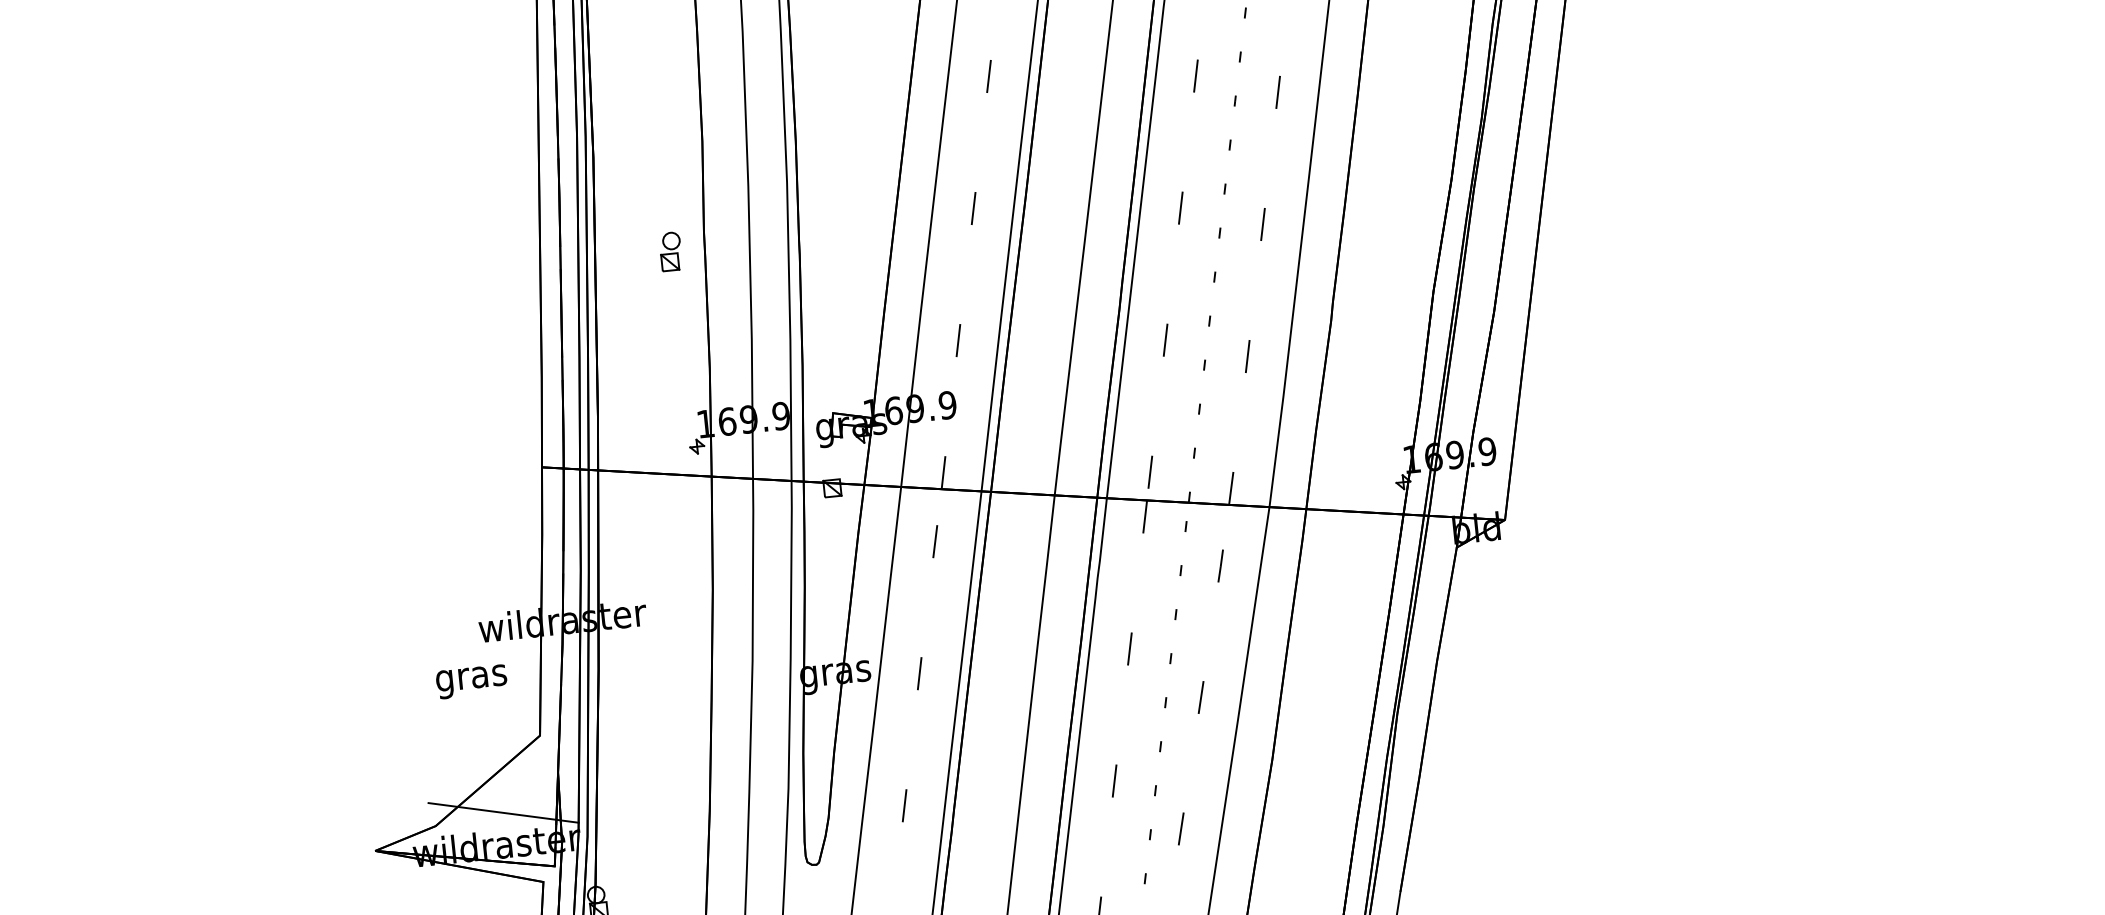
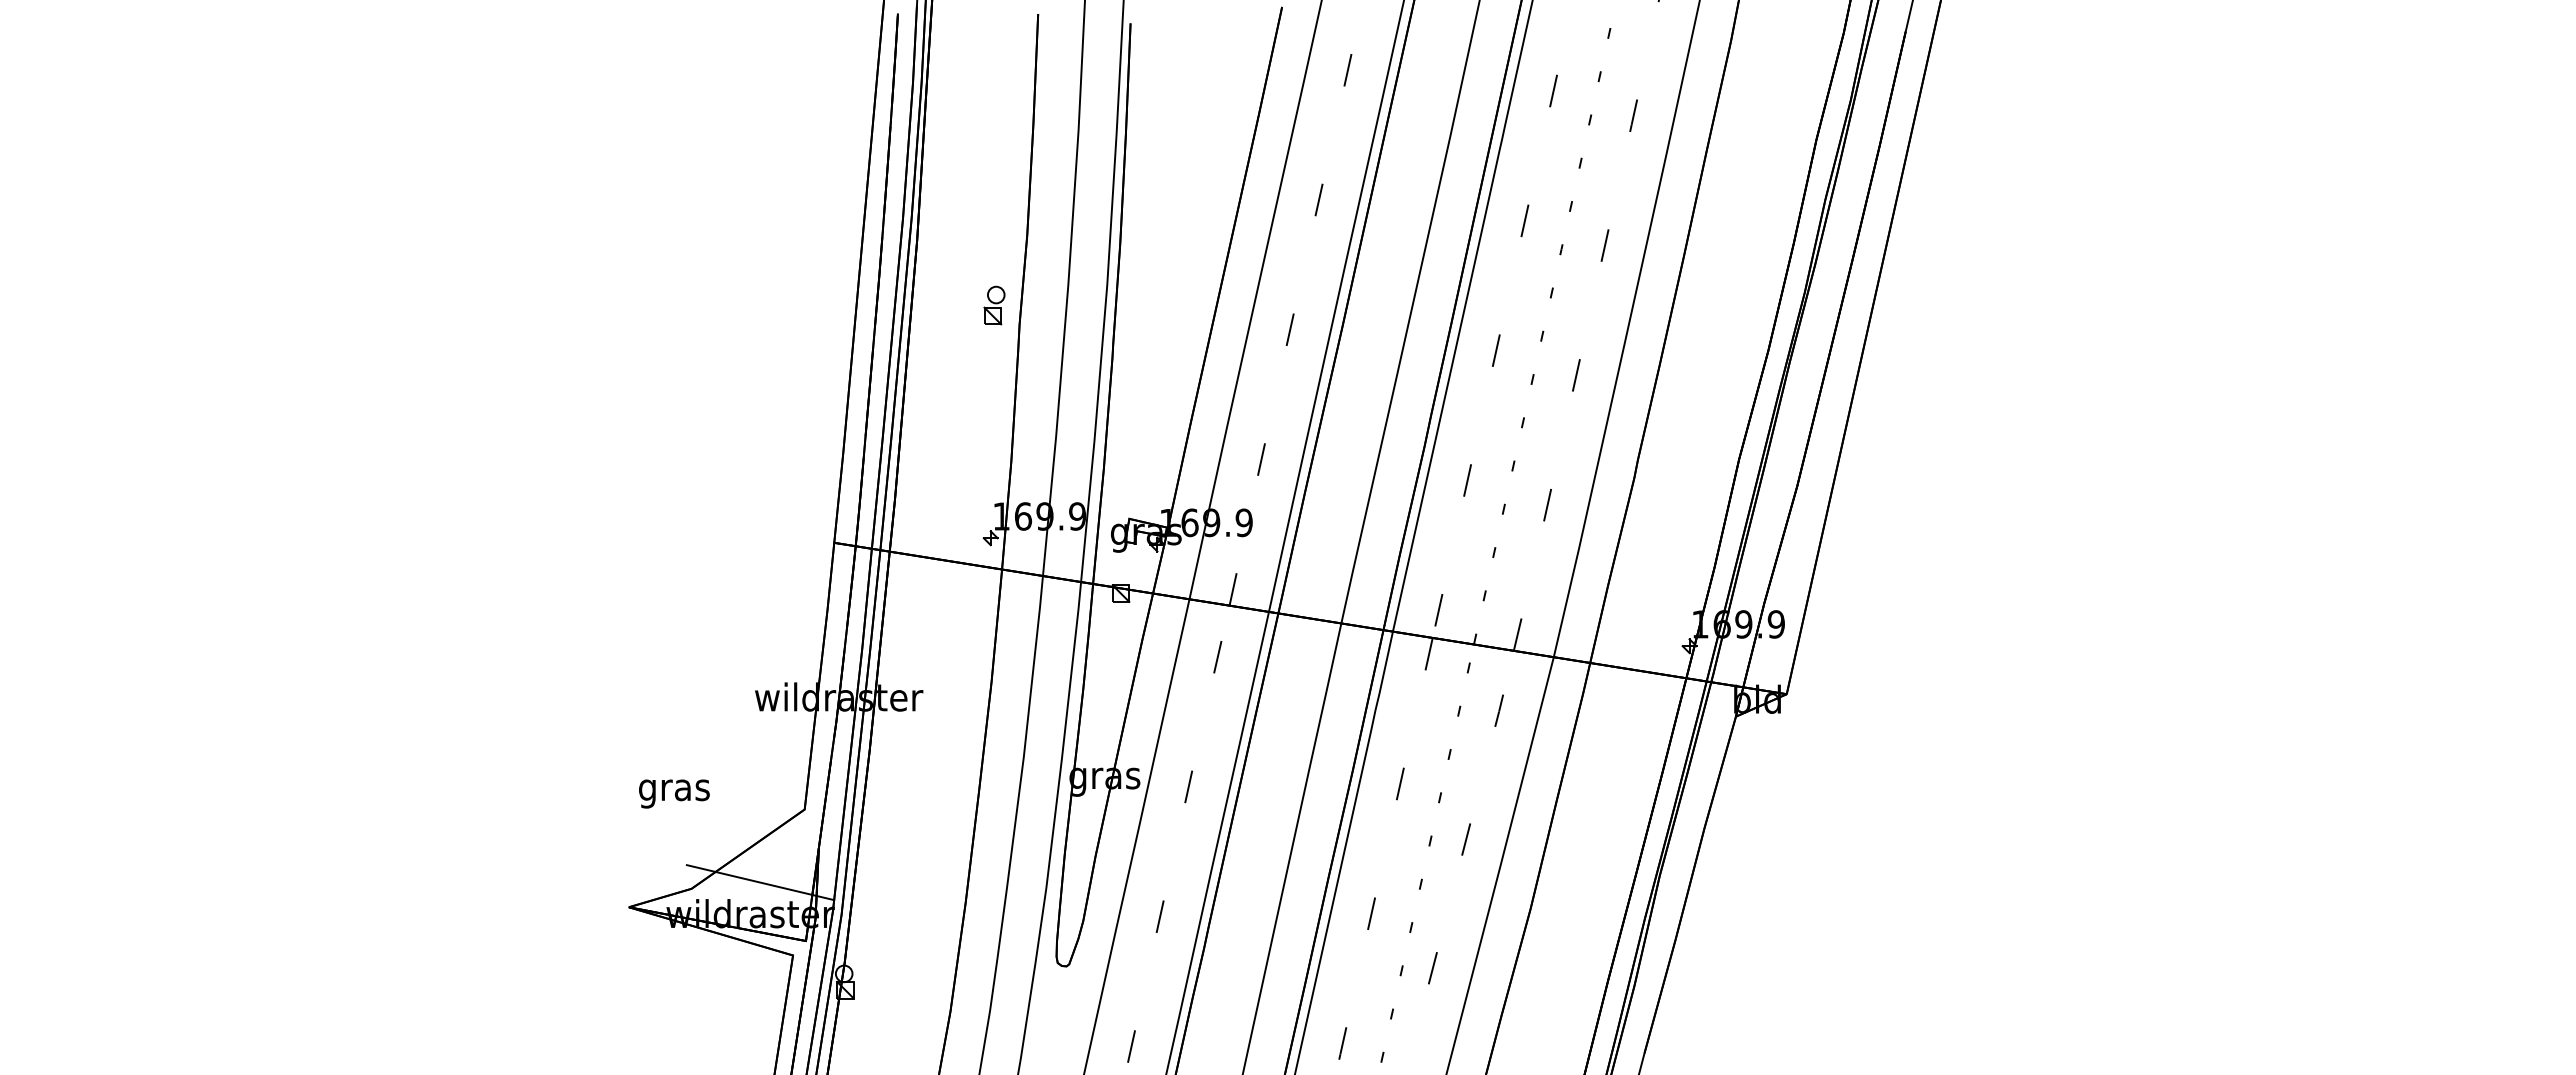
part: (670, 251) -> (994, 305), moved
text: (471, 681) -> (674, 793), moved

